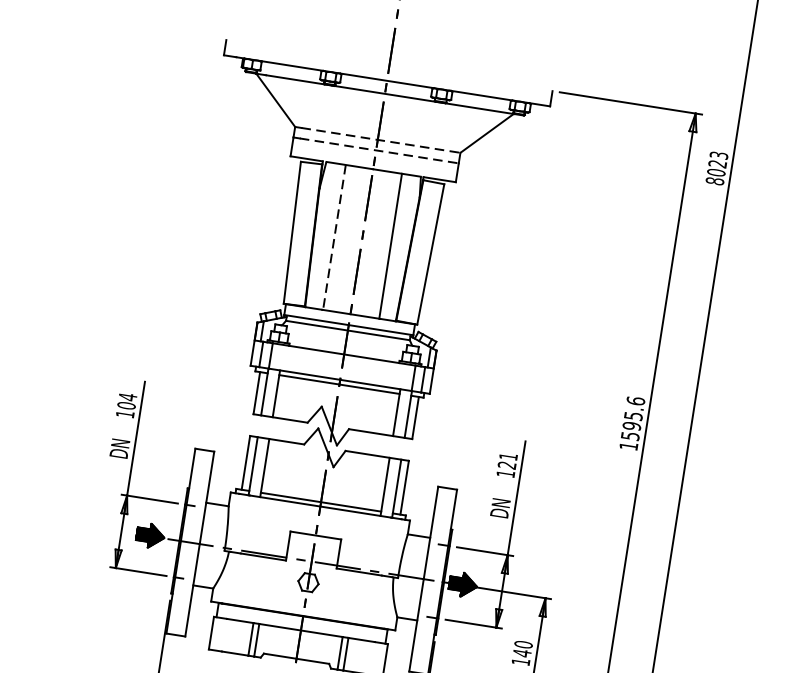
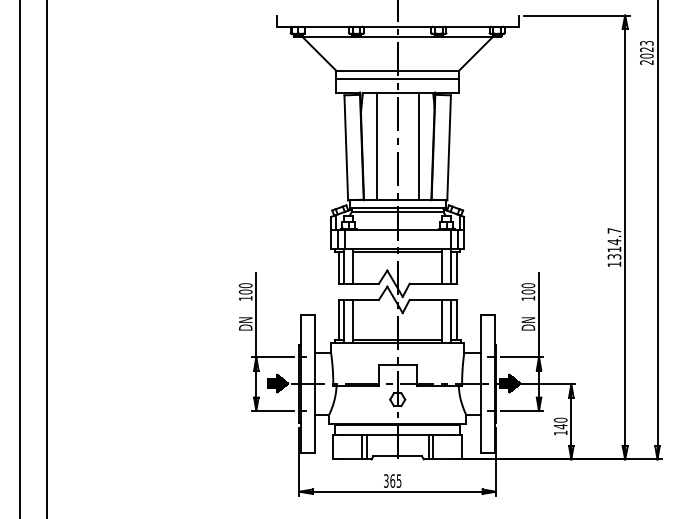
line: (381, 140) -> (400, 70), dashed -> solid
line: (379, 150) -> (400, 78), dashed -> solid
text: (714, 181) -> (646, 62), 8023 -> 2023
line: (334, 237) -> (377, 146), dashed -> solid
text: (127, 396) -> (245, 285), 104 -> 100
text: (633, 418) -> (614, 243), 1595.6 -> 1314.7
text: (507, 460) -> (528, 288), 121 -> 100

